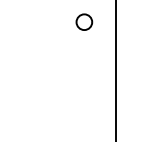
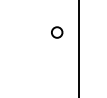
circle: (84, 22) -> (57, 32), moved

